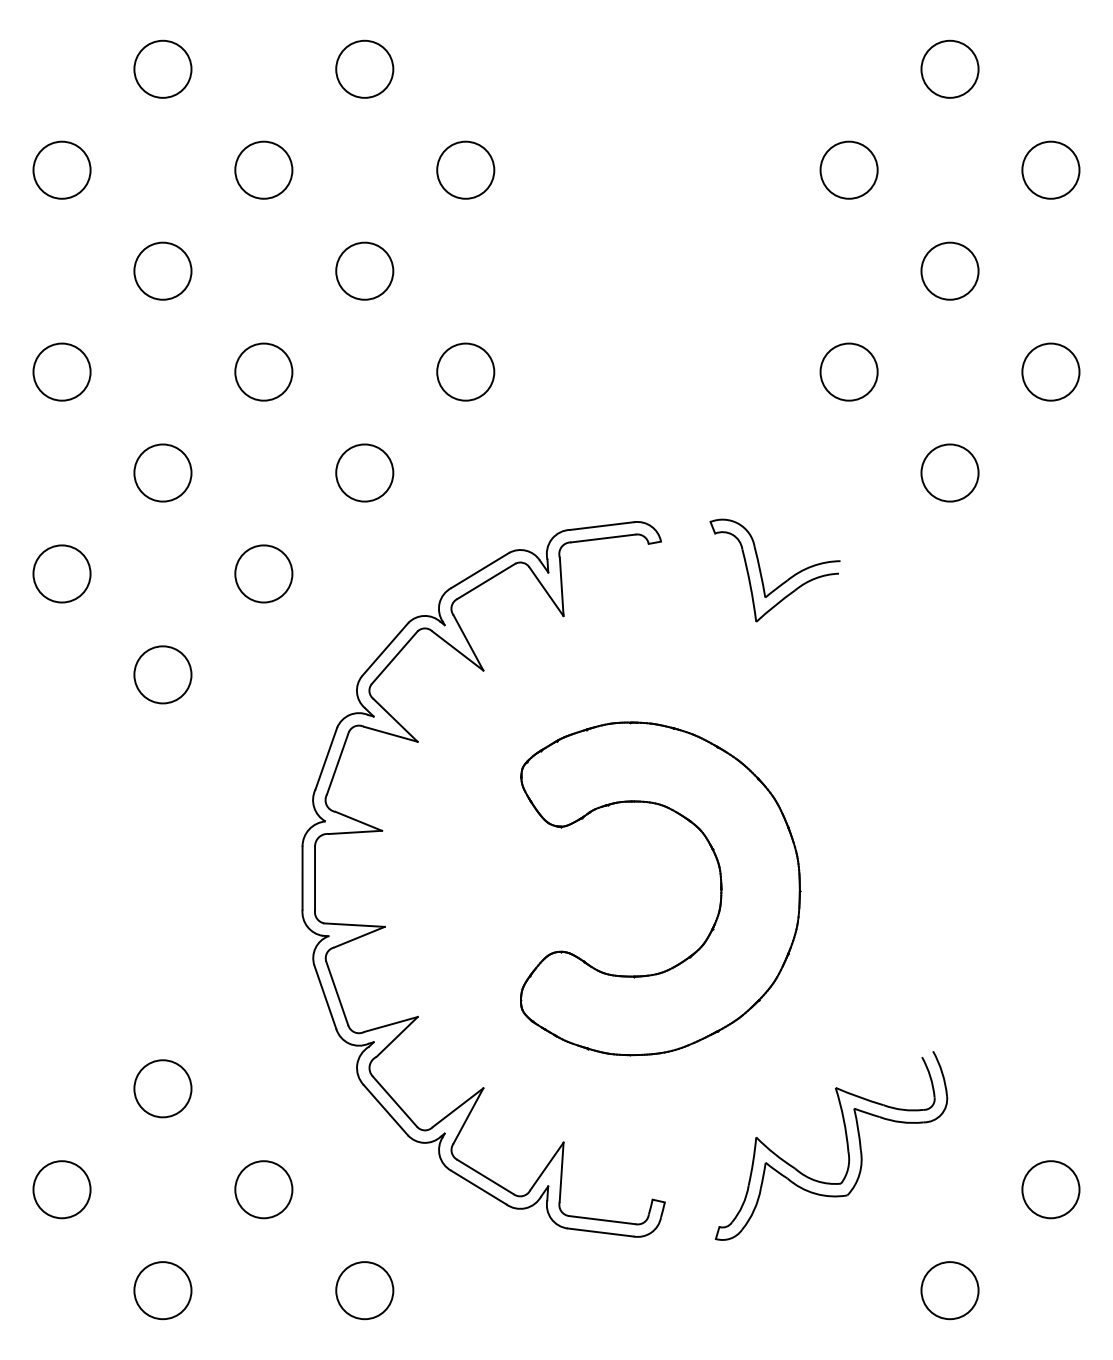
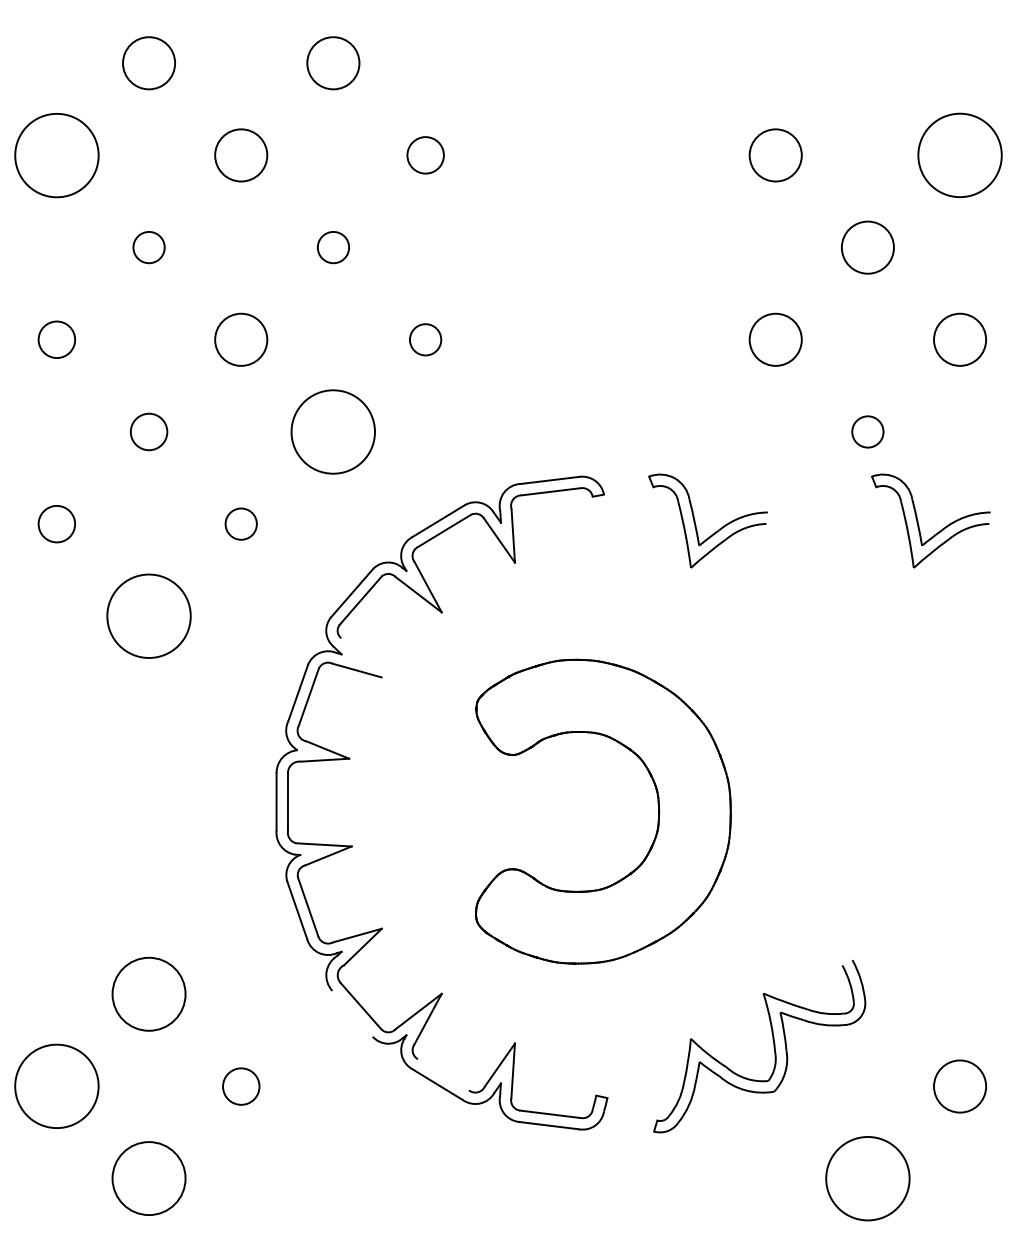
circle: (949, 68) -> (867, 62), removed
circle: (61, 169) -> (56, 154), size x1.6
circle: (465, 169) -> (425, 154), size x0.7
circle: (1050, 169) -> (959, 154), size x1.6
circle: (162, 270) -> (148, 247), size x0.6
circle: (364, 270) -> (333, 247), size x0.6
circle: (61, 371) -> (56, 339), size x0.7
circle: (465, 371) -> (425, 339), size x0.6
circle: (162, 472) -> (148, 431), size x0.7
circle: (364, 472) -> (333, 431), size x1.6
circle: (949, 472) -> (867, 431), size x0.6
part: (1005, 571) -> (918, 521), added
circle: (61, 573) -> (56, 523), size x0.7
circle: (263, 573) -> (240, 523), size x0.6
circle: (162, 674) -> (148, 615), size x1.6
line: (395, 719) -> (361, 657), removed
circle: (162, 1088) -> (148, 994), size x1.4
line: (385, 1110) -> (352, 1014), removed
line: (485, 1176) -> (443, 1074), removed
circle: (61, 1189) -> (56, 1086), size x1.6
circle: (263, 1189) -> (240, 1086), size x0.7
circle: (162, 1290) -> (148, 1178), size x1.4
circle: (364, 1290) -> (333, 1178), removed
circle: (949, 1290) -> (867, 1178), size x1.6

